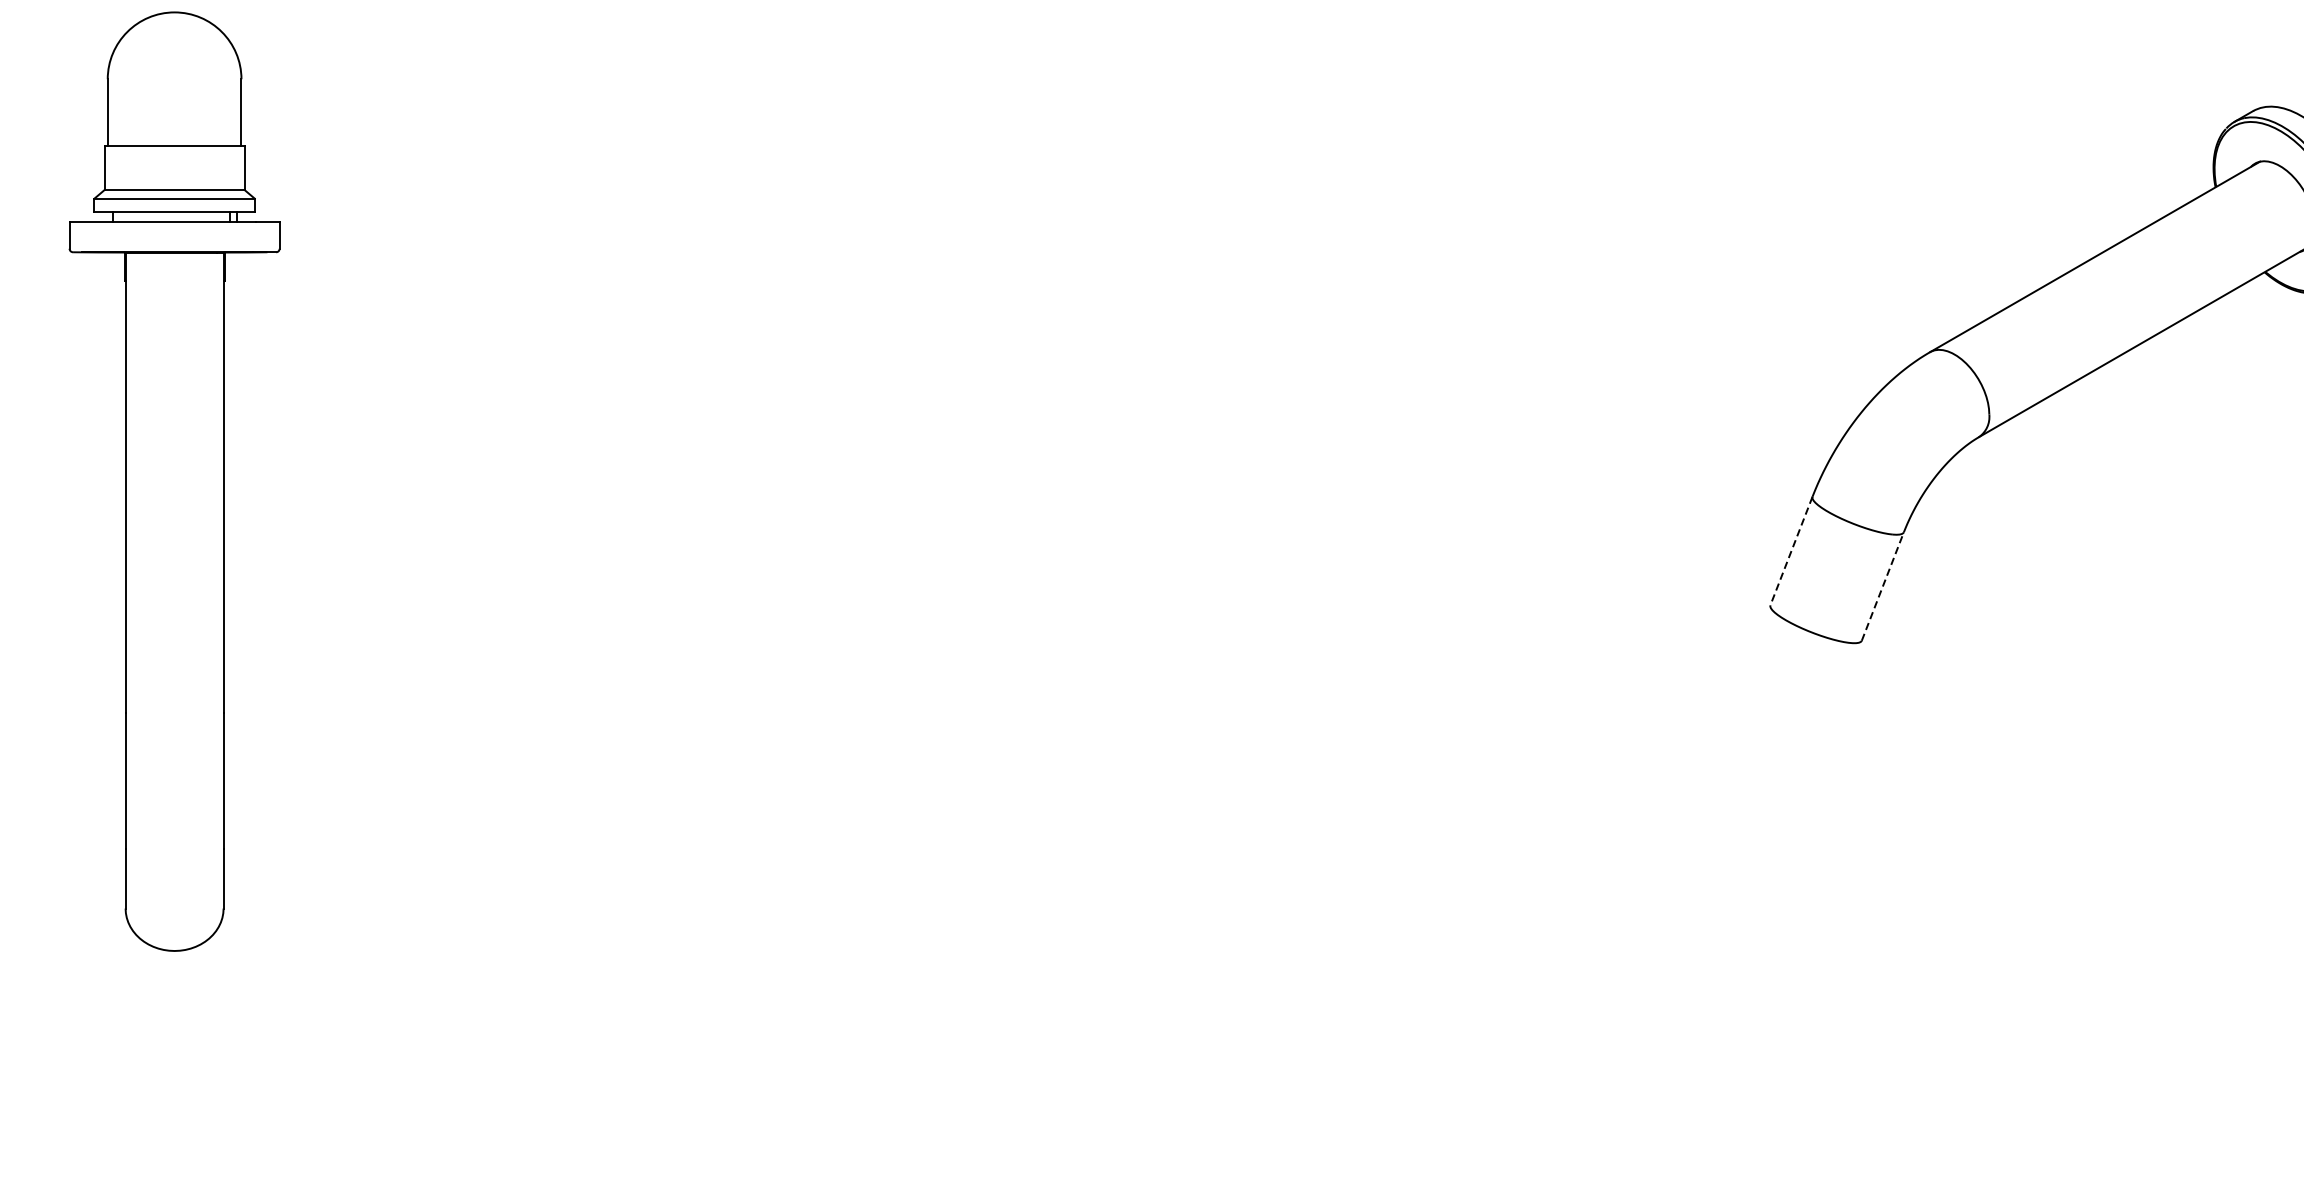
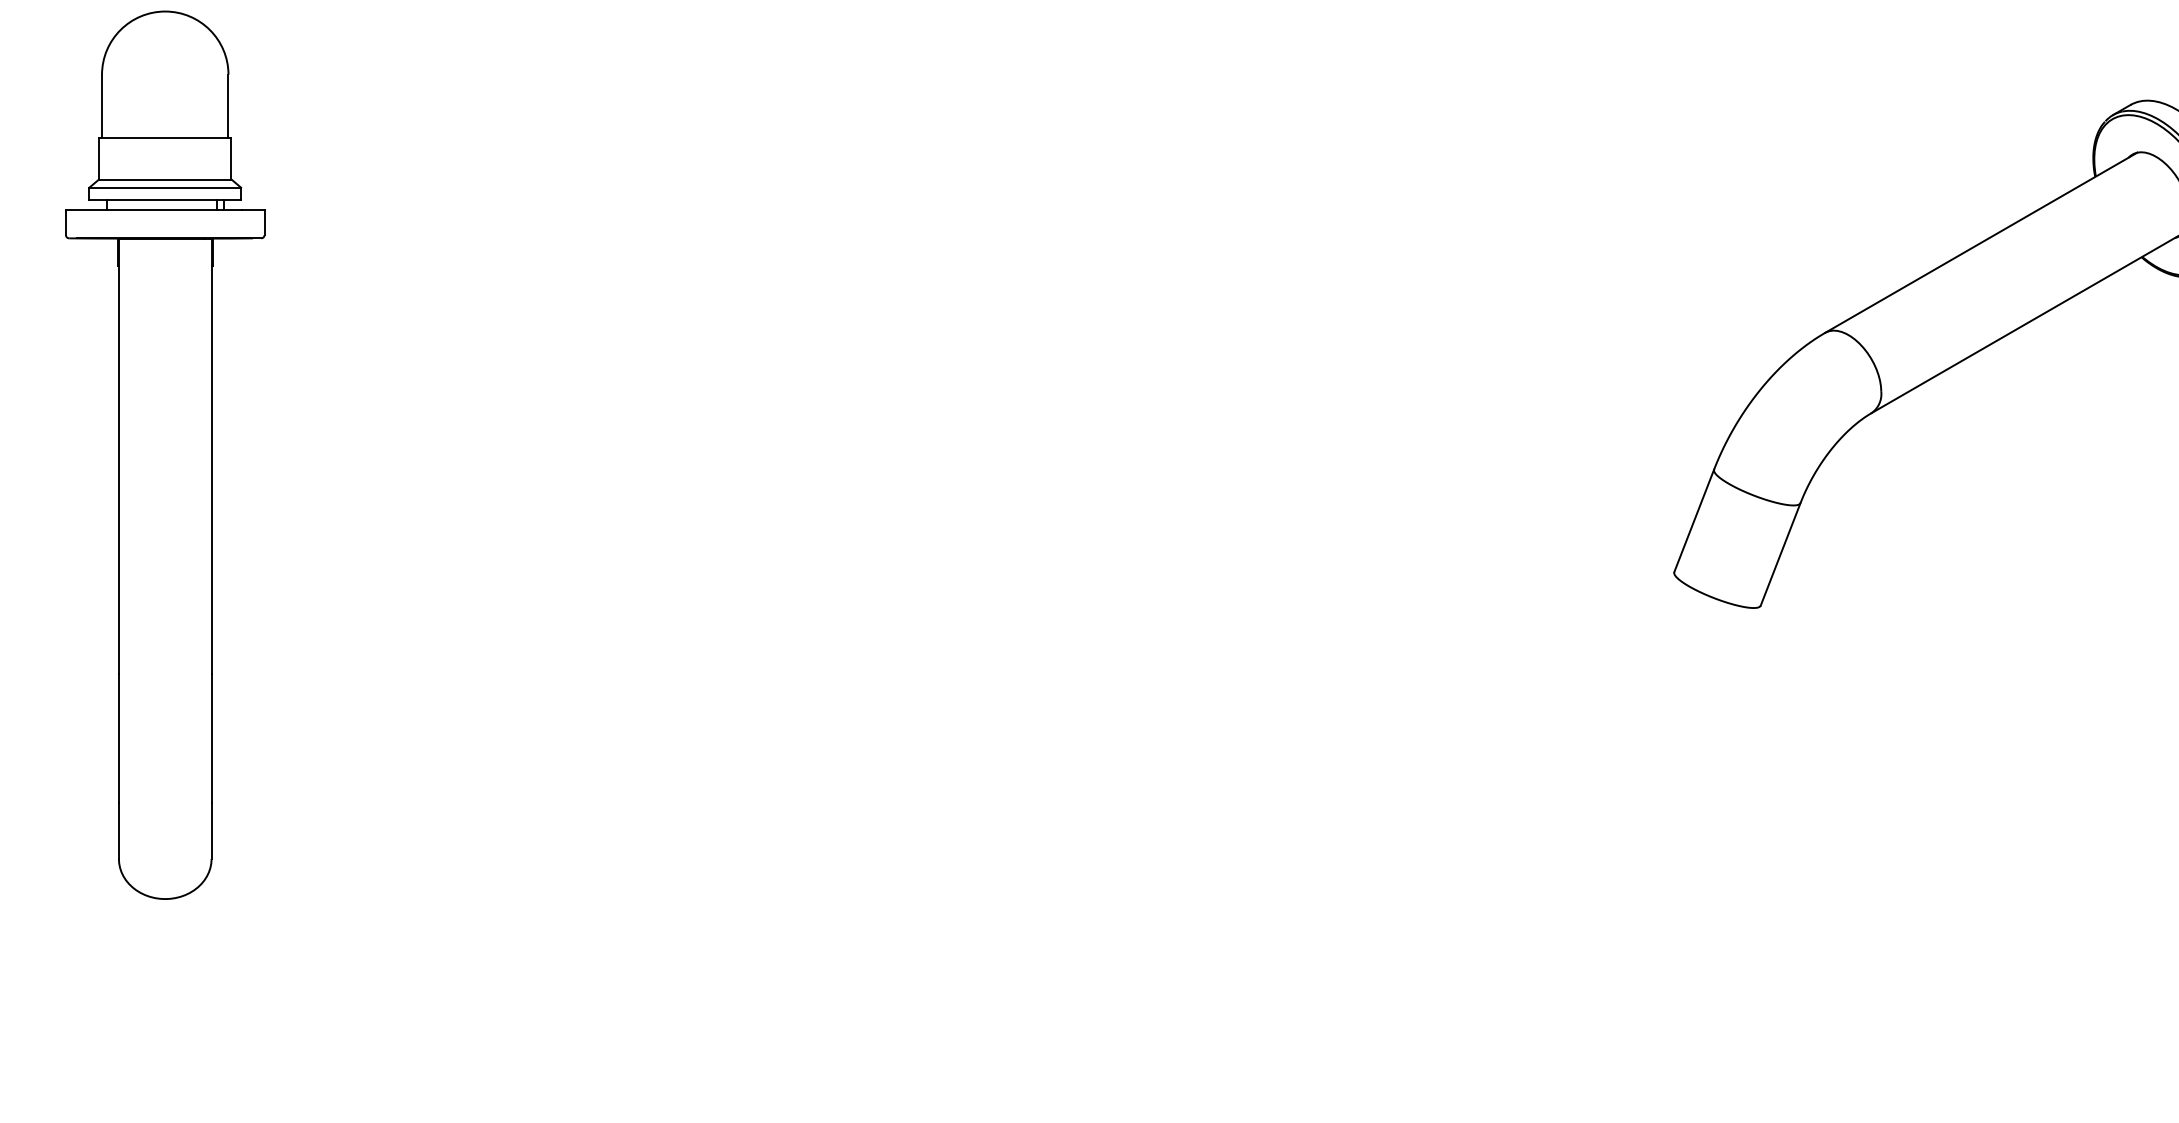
line: (1791, 551) -> (1694, 521), dashed -> solid
line: (1882, 585) -> (1780, 553), dashed -> solid

